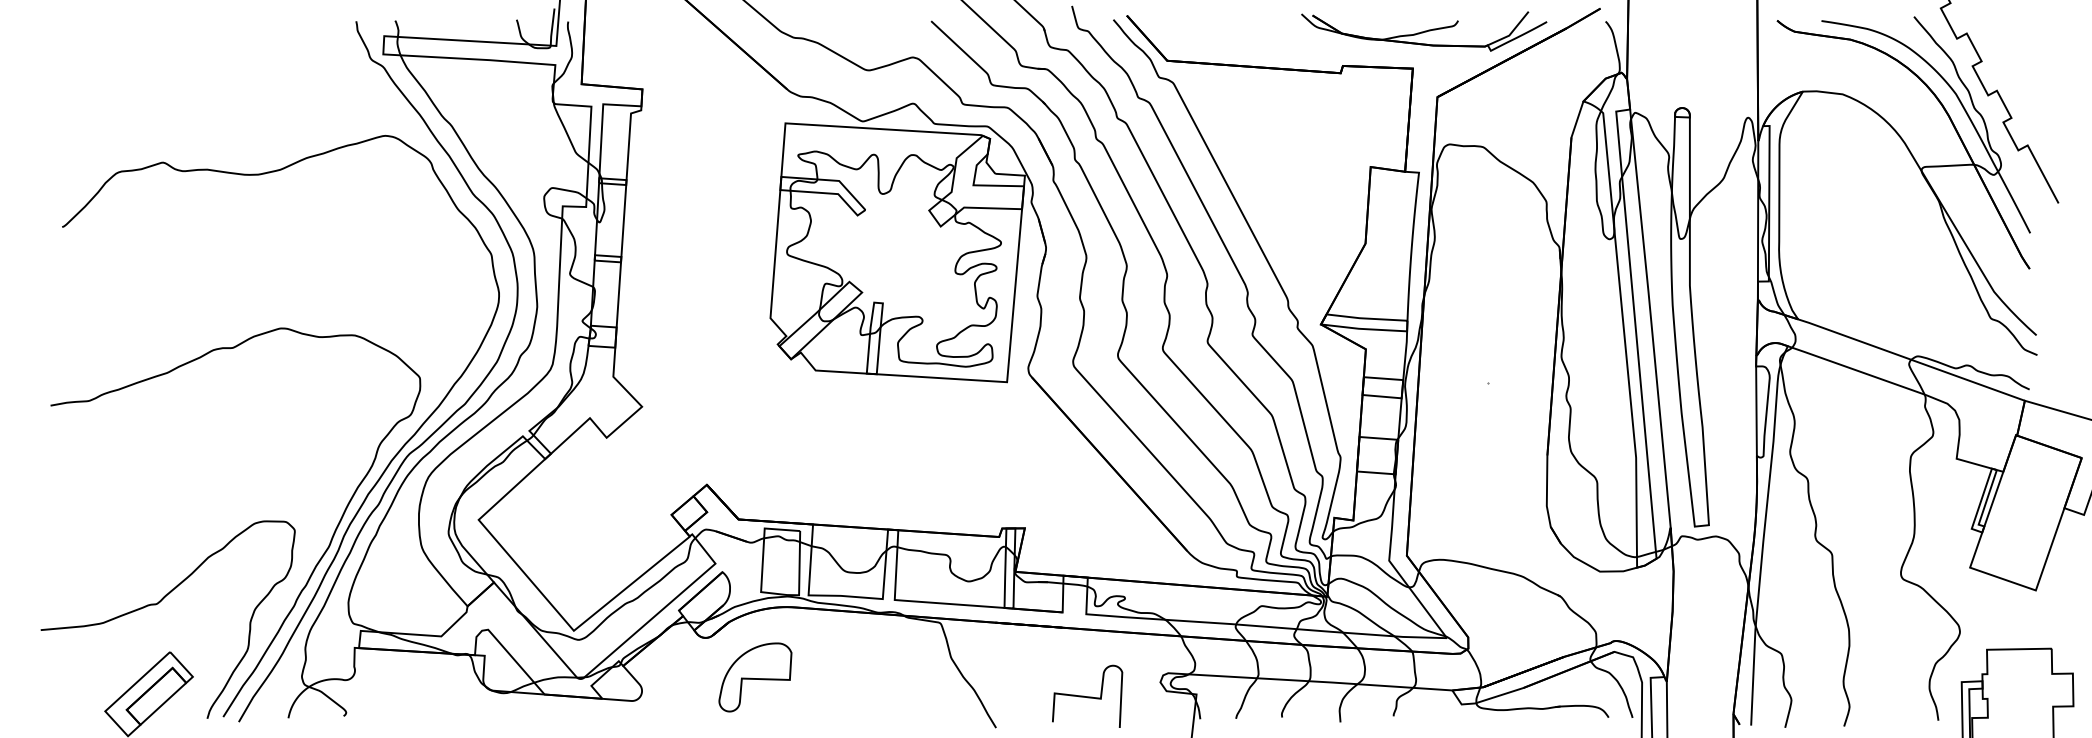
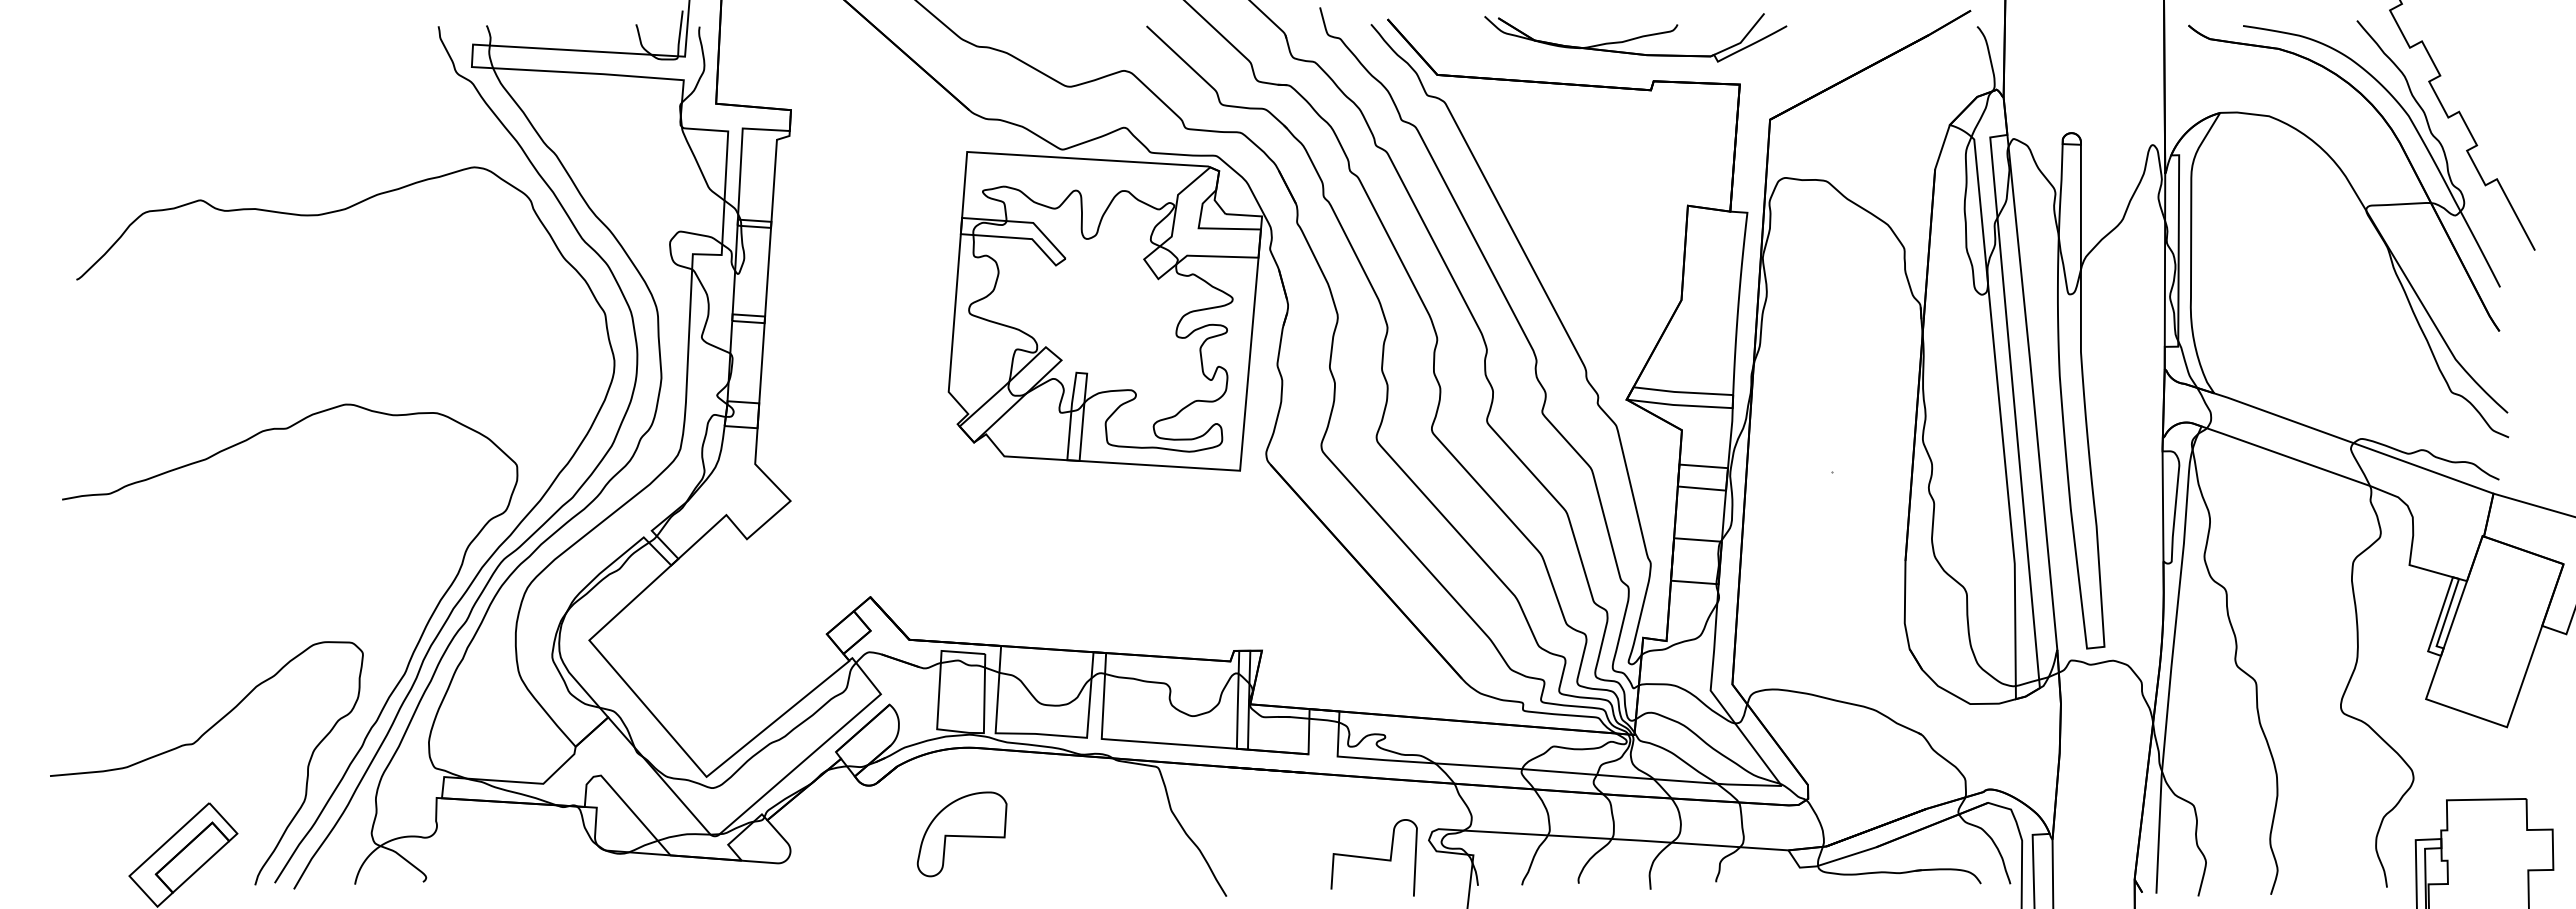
part: (1423, 31) -> (1635, 37), moved
part: (754, 677) -> (961, 834), moved
curve: (1087, 696) -> (1373, 857), moved

